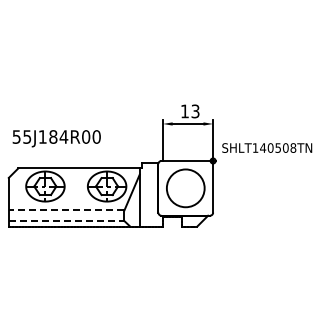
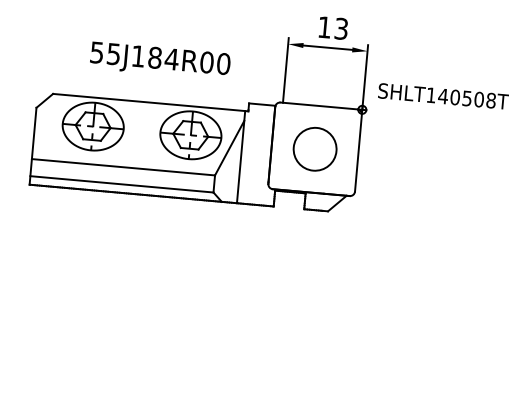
text: (56, 138) -> (159, 60), moved
circle: (185, 187) -> (314, 147), size x0.71
line: (66, 210) -> (123, 167), dashed -> solid
line: (66, 221) -> (121, 184), dashed -> solid

